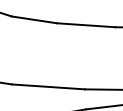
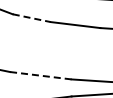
line: (35, 20) -> (32, 18), solid -> dashed
line: (48, 86) -> (40, 75), solid -> dashed

